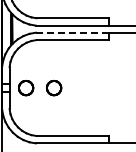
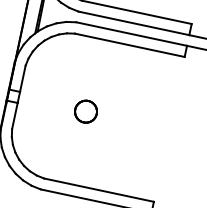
line: (72, 32) -> (131, 33), dashed -> solid
part: (26, 88) -> (44, 103), removed

